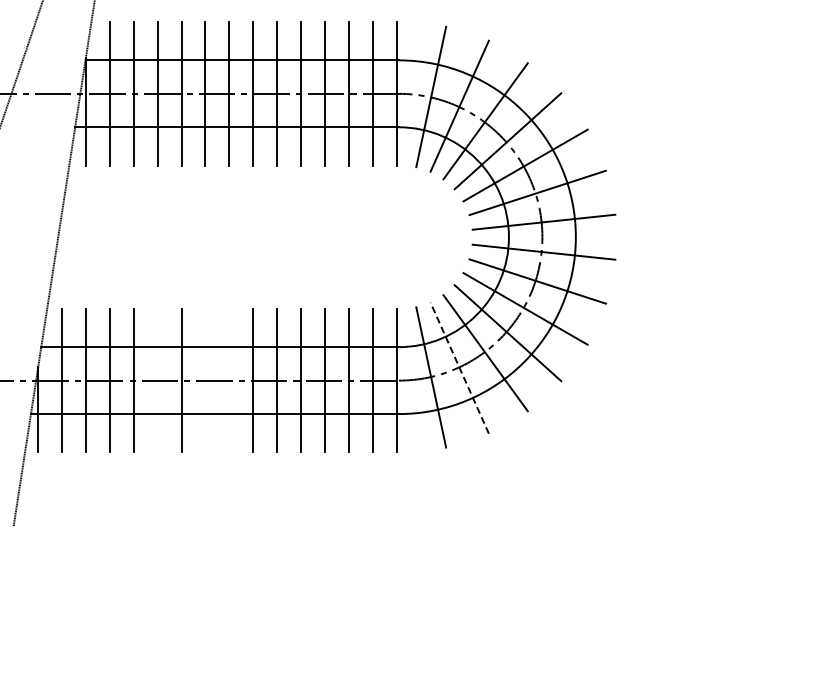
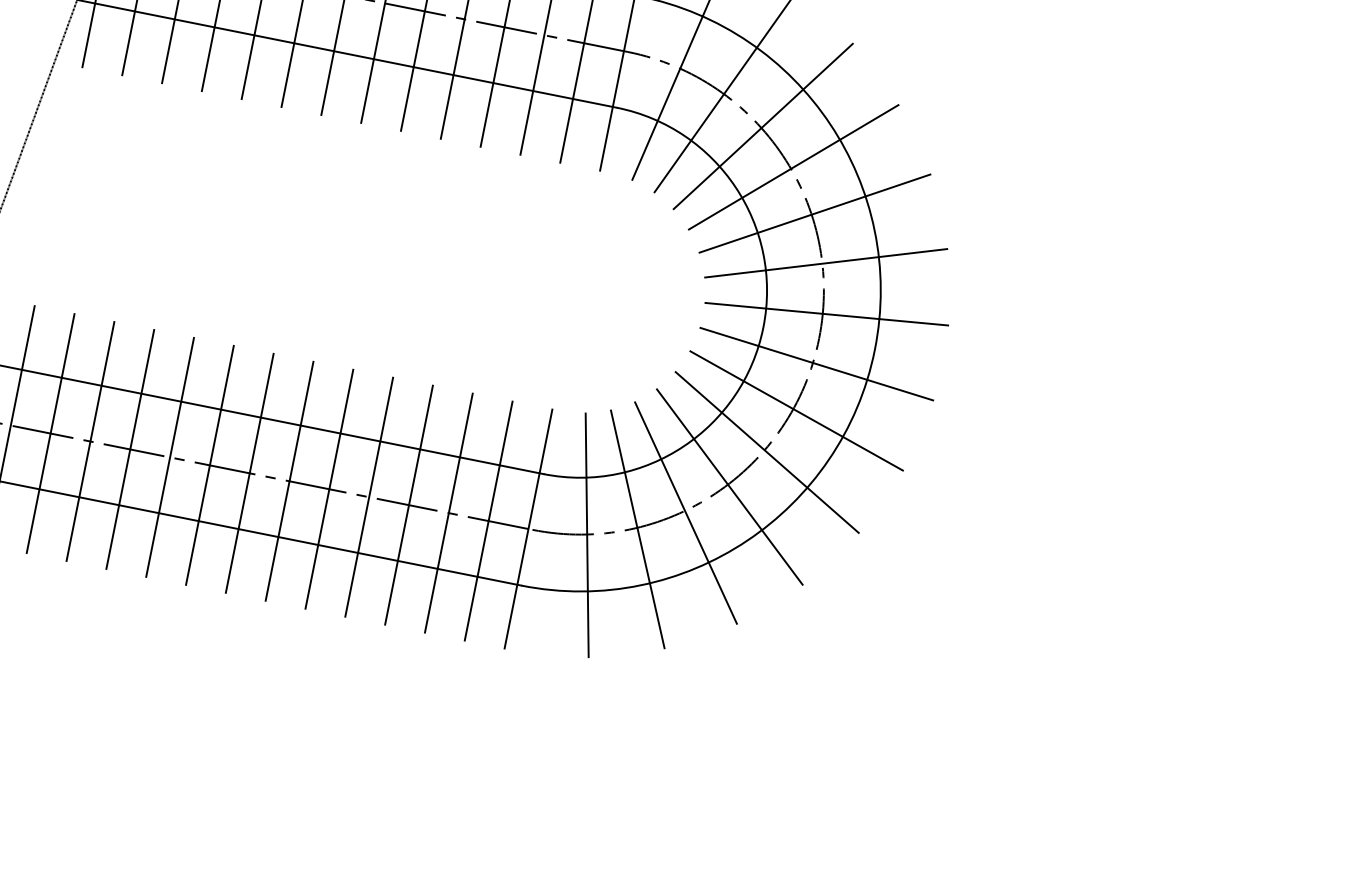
line: (459, 368) -> (637, 529), dashed -> solid
line: (157, 380) -> (130, 449), added
line: (205, 380) -> (210, 465), added
line: (229, 380) -> (250, 473), added

